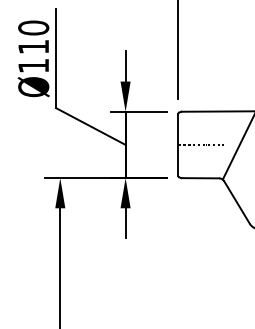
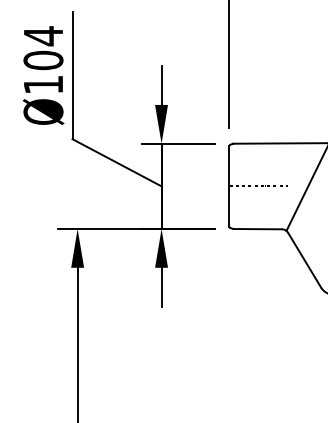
text: (33, 37) -> (43, 48), Ø110 -> Ø104

